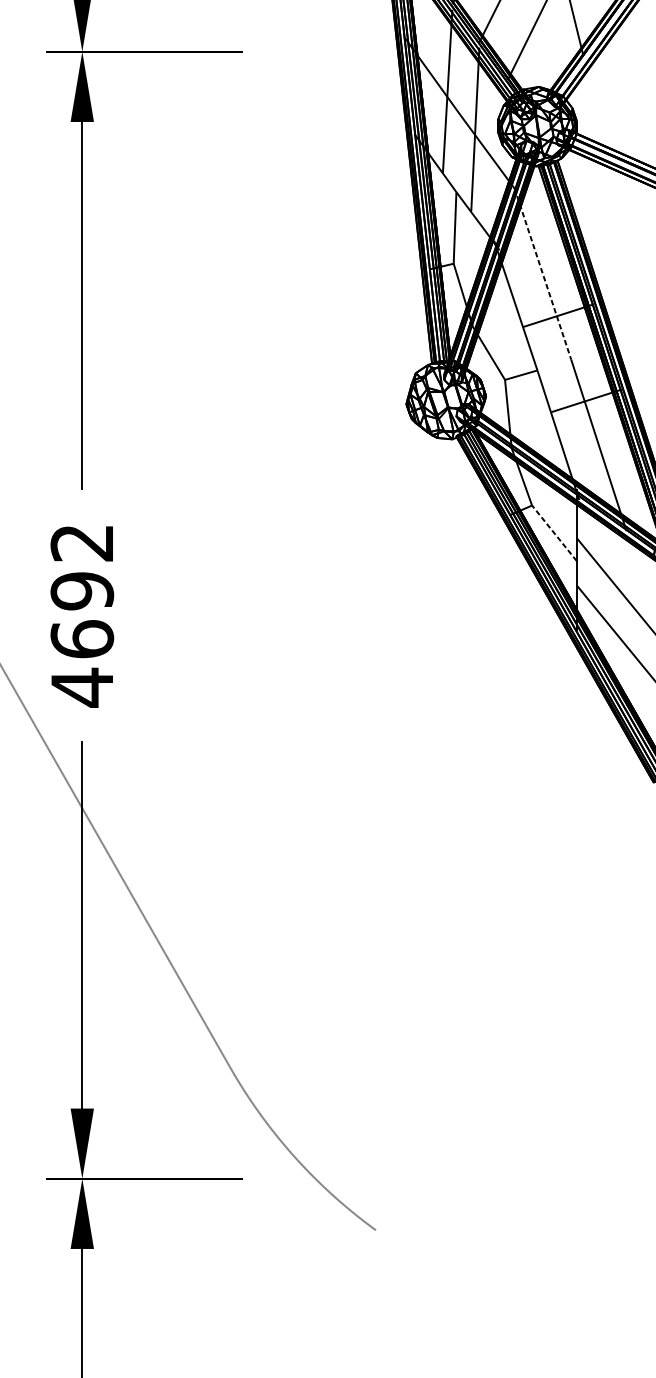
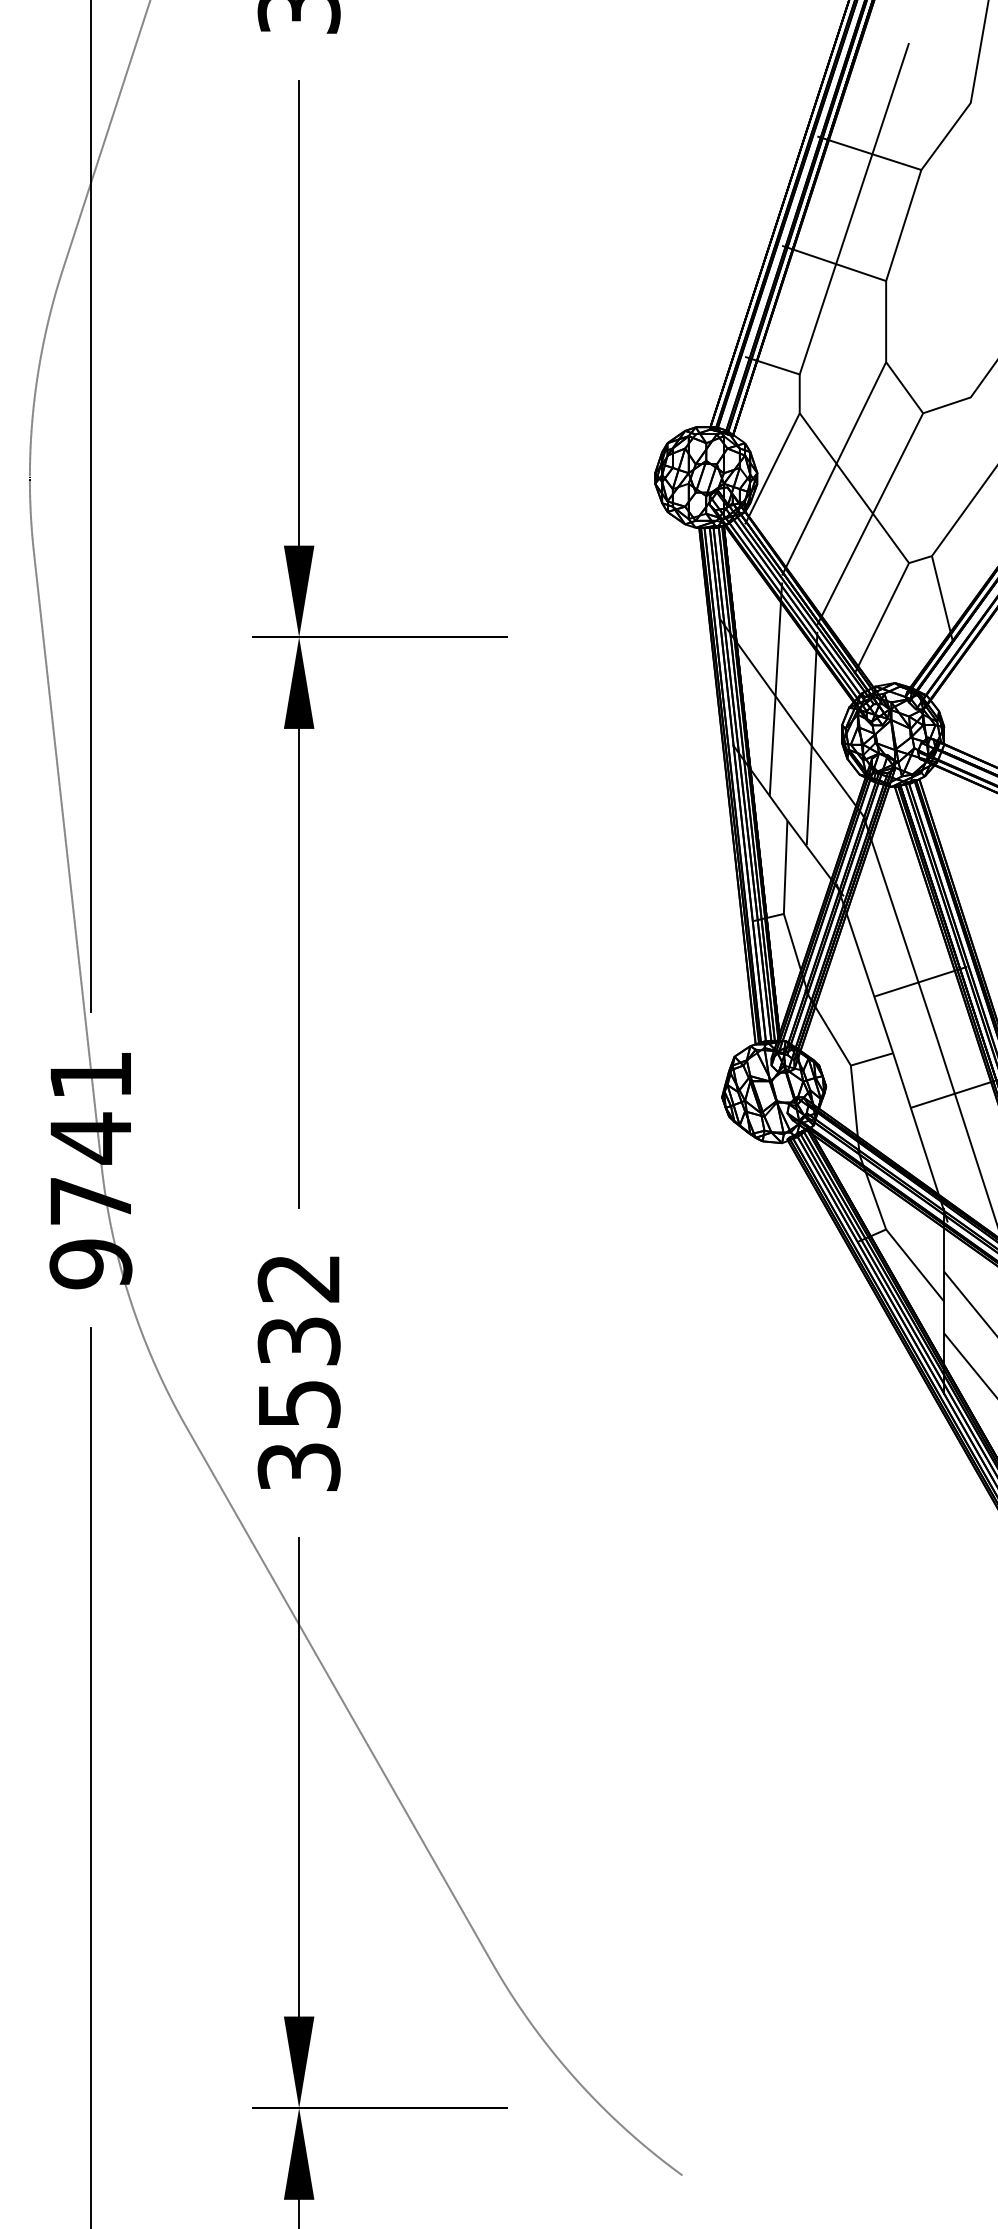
line: (543, 274) -> (900, 927), dashed -> solid
line: (553, 533) -> (914, 1265), dashed -> solid
text: (81, 639) -> (298, 1404), 4692 -> 3532

